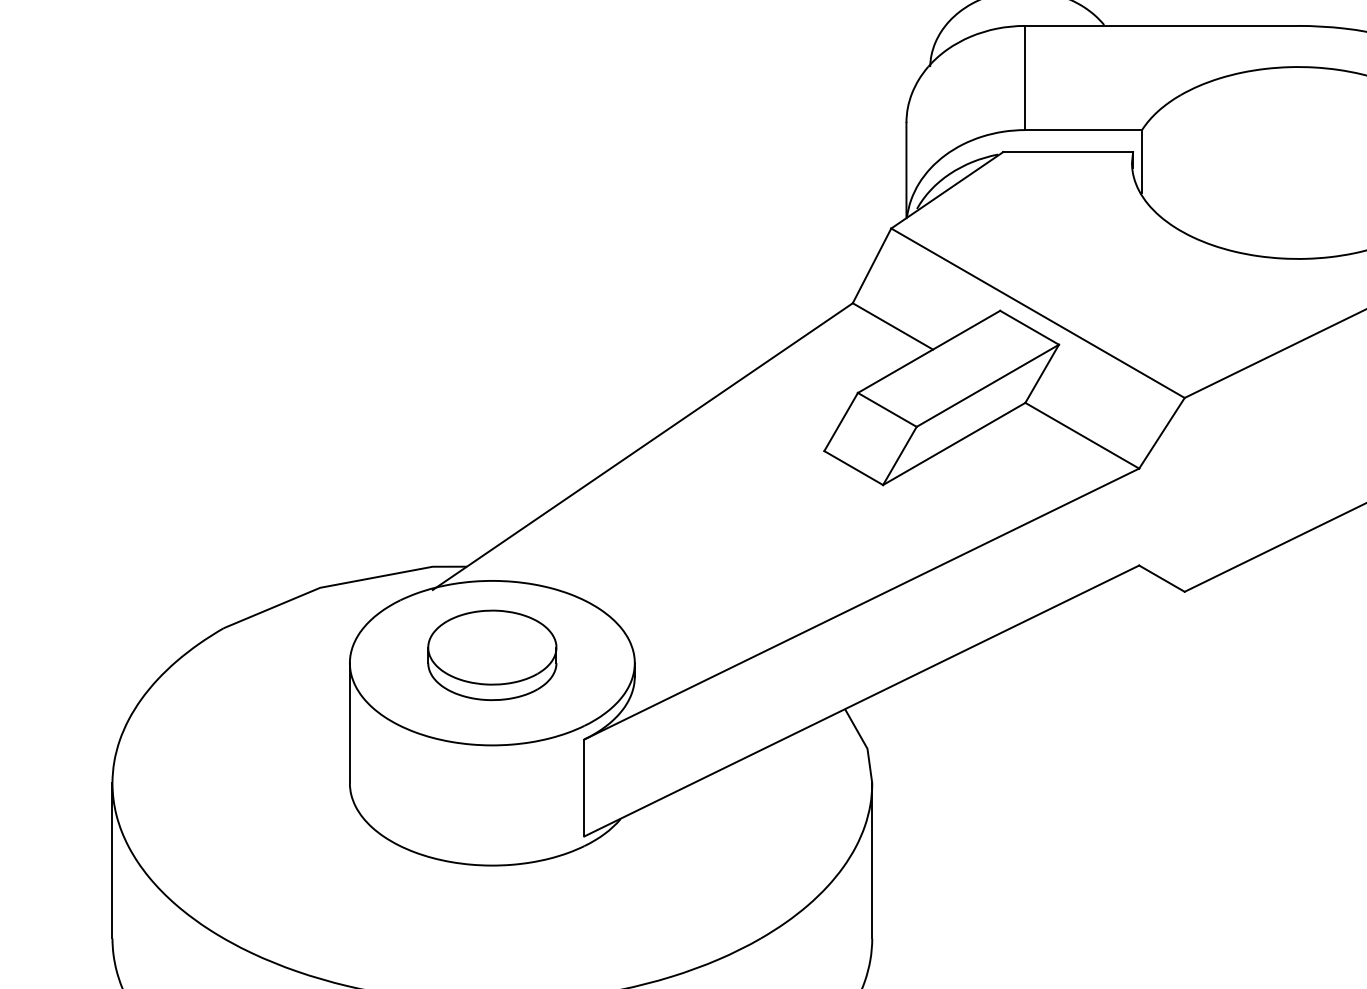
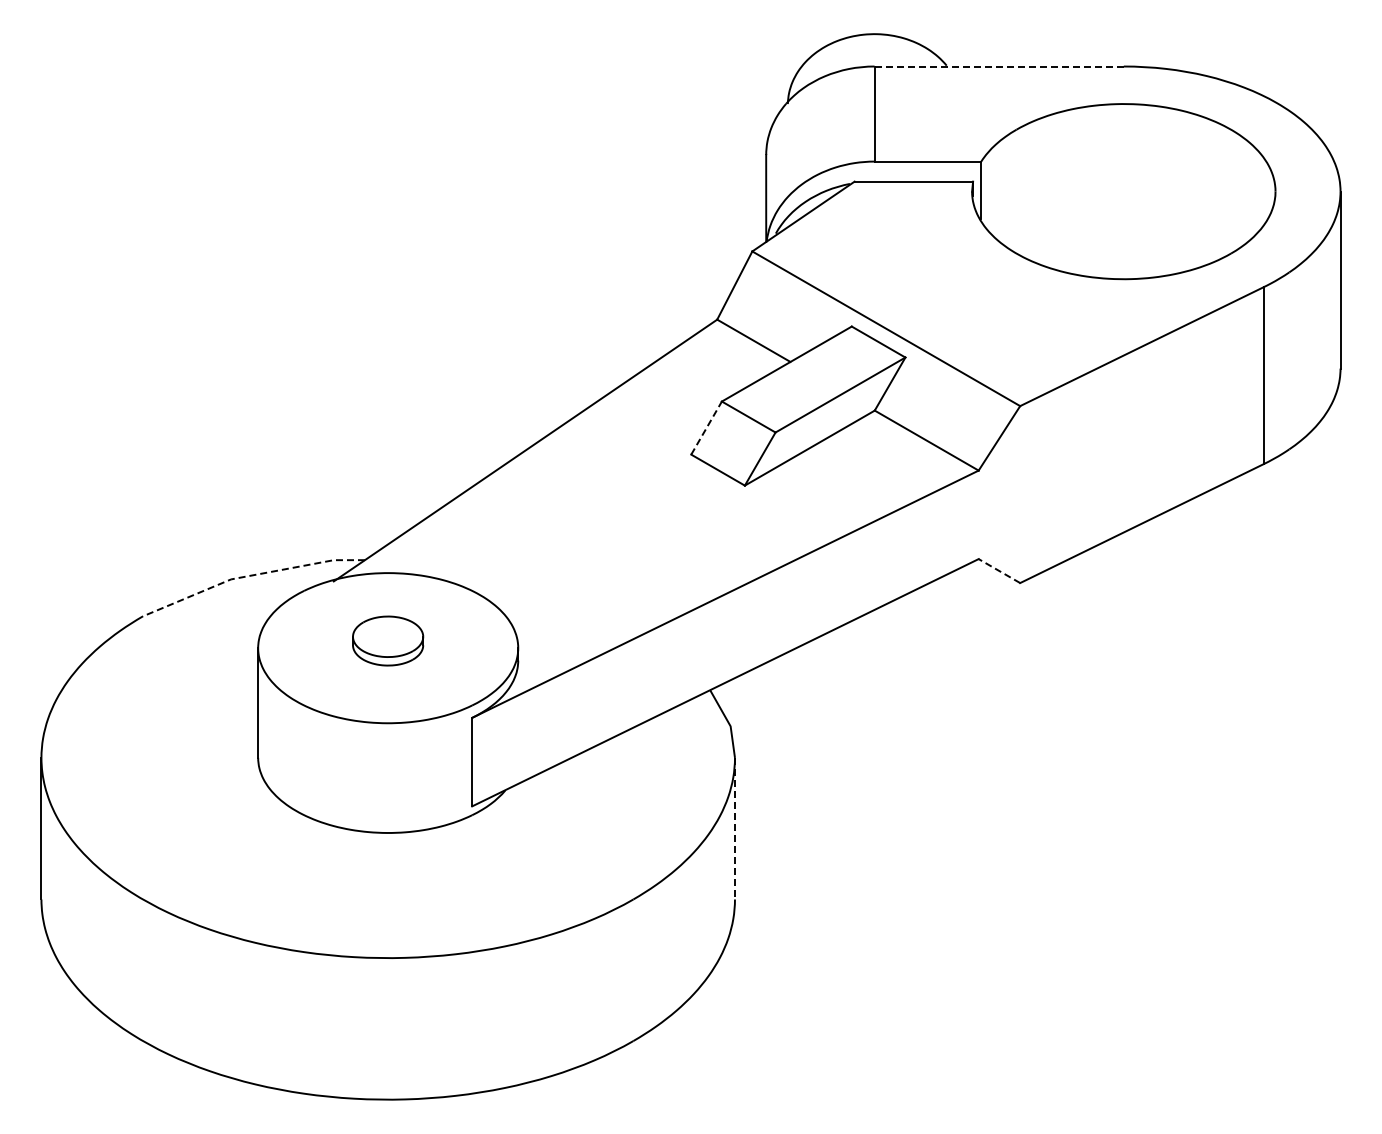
line: (1162, 25) -> (999, 66), solid -> dashed
line: (841, 422) -> (706, 428), solid -> dashed
line: (1162, 579) -> (999, 571), solid -> dashed
line: (341, 583) -> (250, 575), solid -> dashed
part: (491, 654) -> (387, 640), size x0.6
line: (871, 860) -> (734, 828), solid -> dashed

